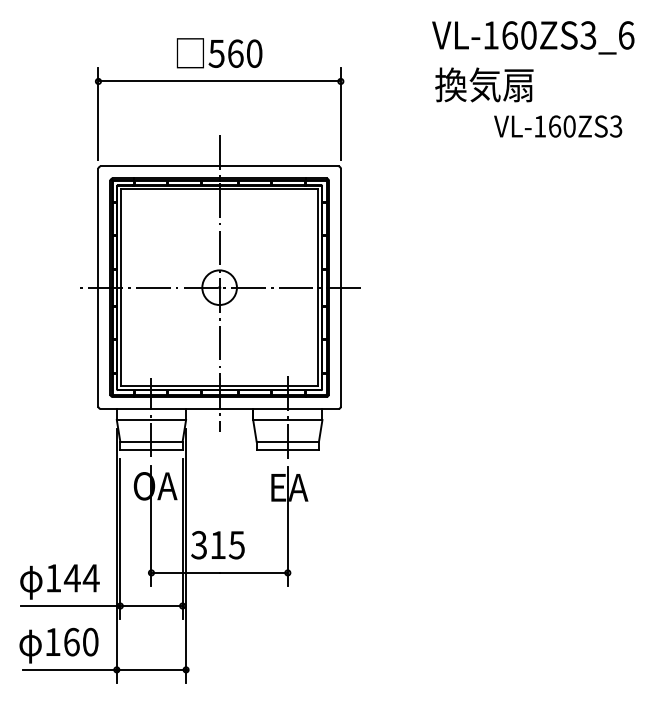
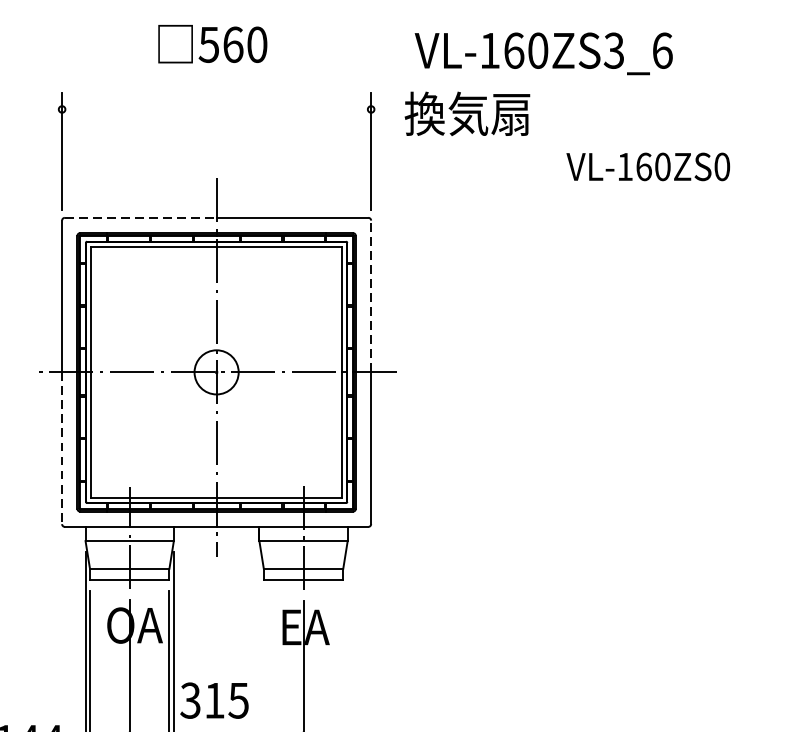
text: (533, 37) -> (544, 53), moved
text: (219, 53) -> (212, 44), moved
line: (219, 81) -> (216, 109), removed
text: (484, 84) -> (467, 113), moved
text: (616, 126) -> (722, 166), VL-160ZS3 -> VL-160ZS0
line: (160, 166) -> (141, 217), solid -> dashed
line: (340, 228) -> (370, 296), solid -> dashed
line: (98, 347) -> (62, 448), solid -> dashed

